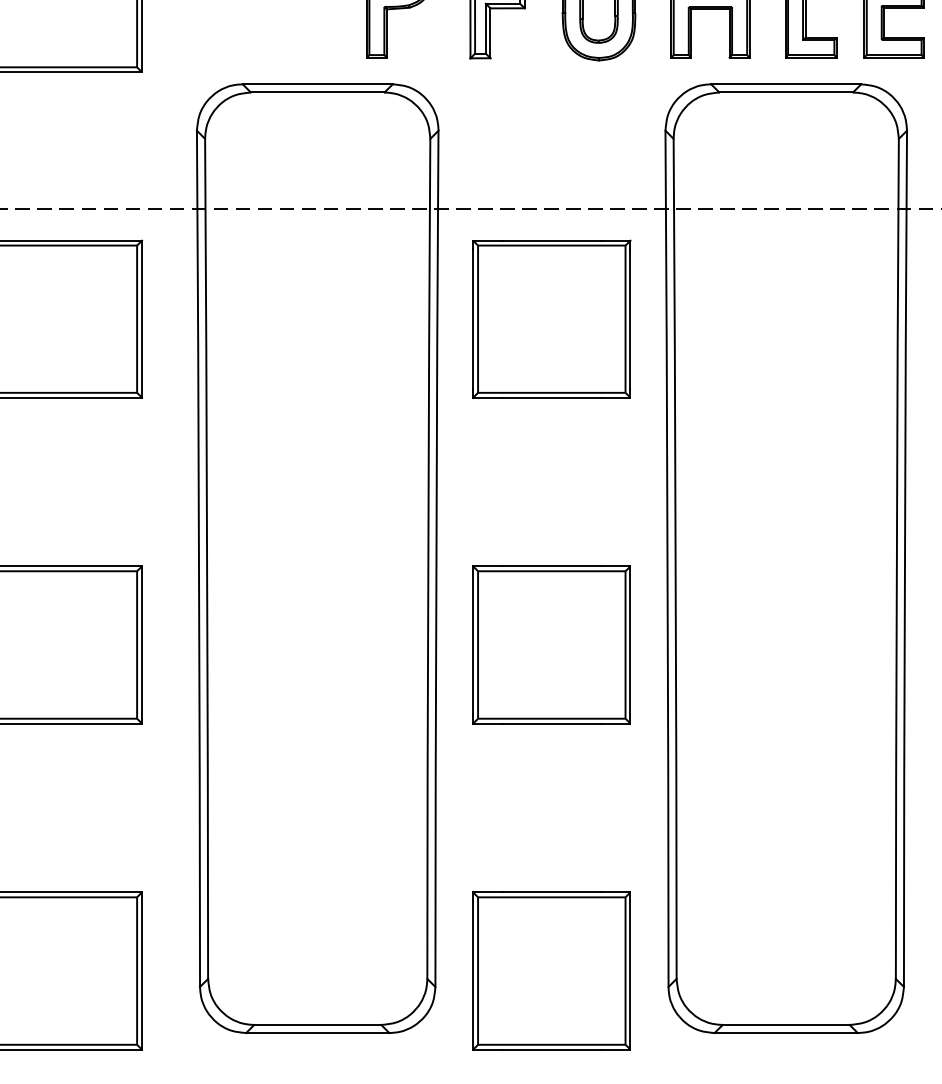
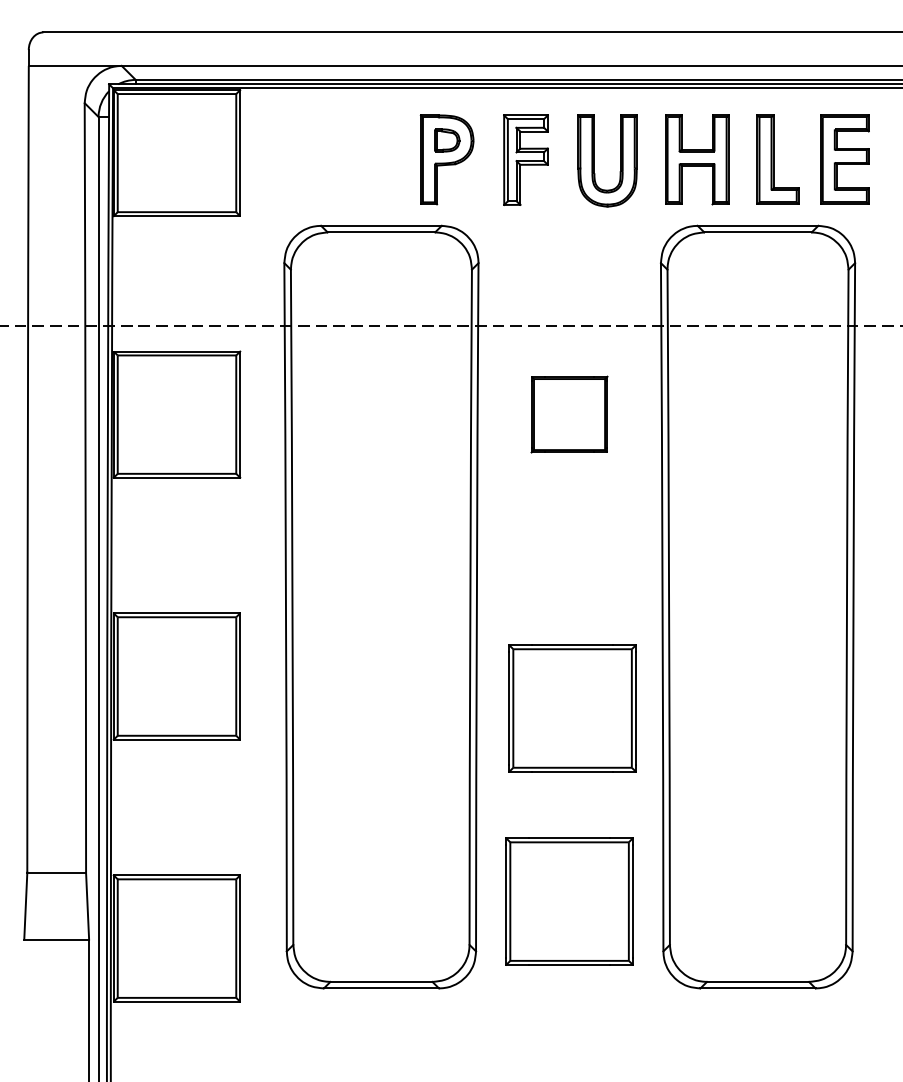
part: (551, 319) -> (569, 414), size x0.6
part: (551, 644) -> (572, 708), moved
part: (551, 970) -> (569, 901), moved

